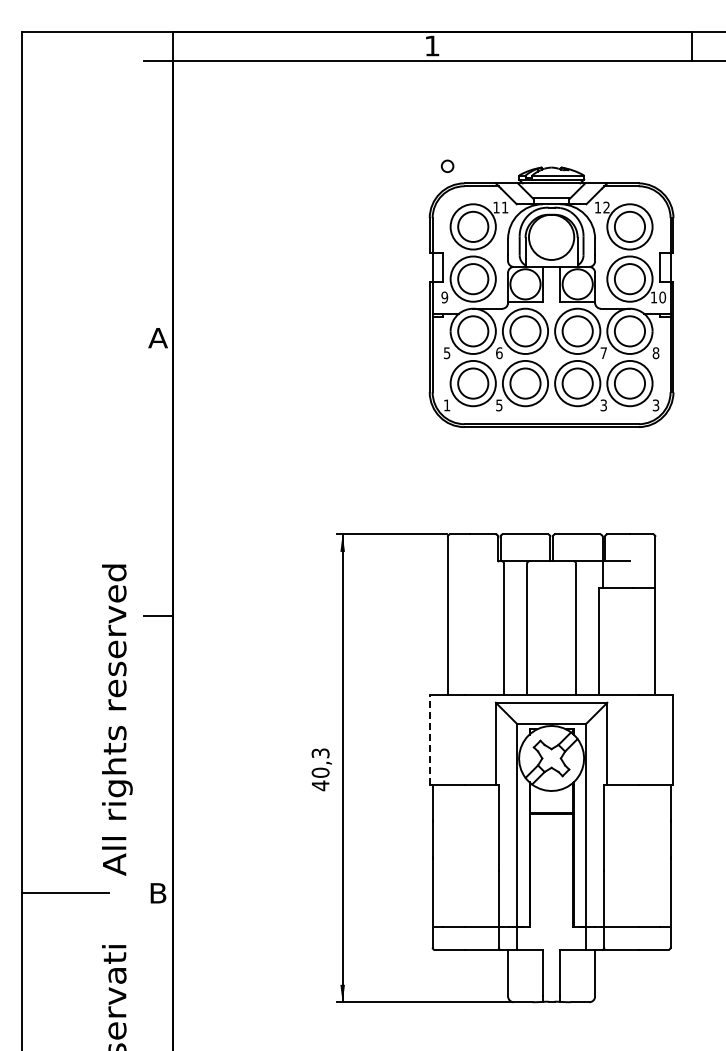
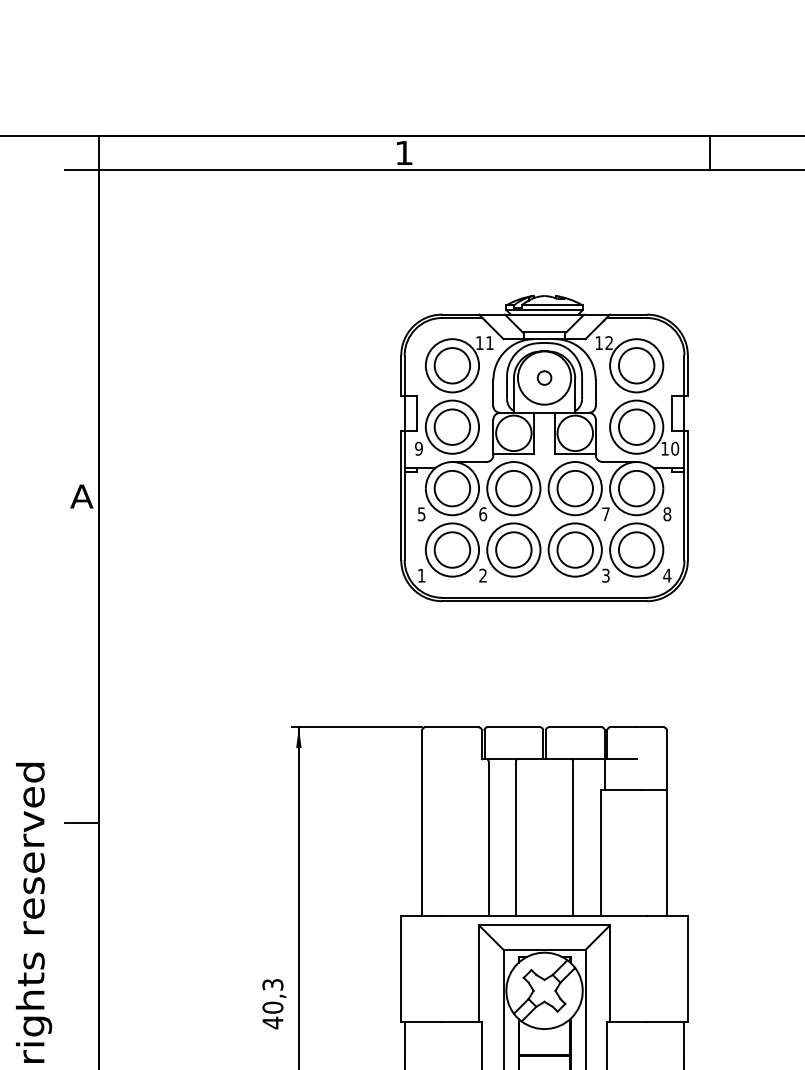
circle: (447, 165) -> (544, 377), moved
text: (499, 405) -> (483, 575), 5 -> 2
text: (655, 405) -> (666, 575), 3 -> 4
line: (429, 739) -> (400, 968), dashed -> solid

